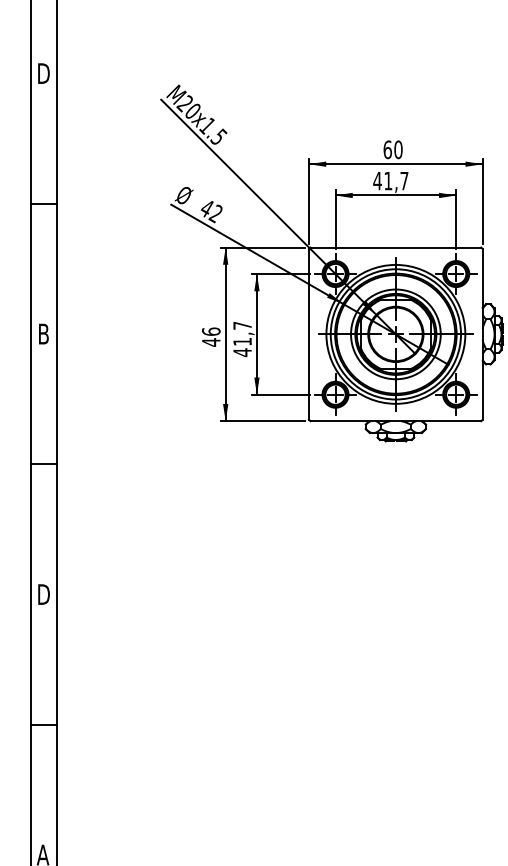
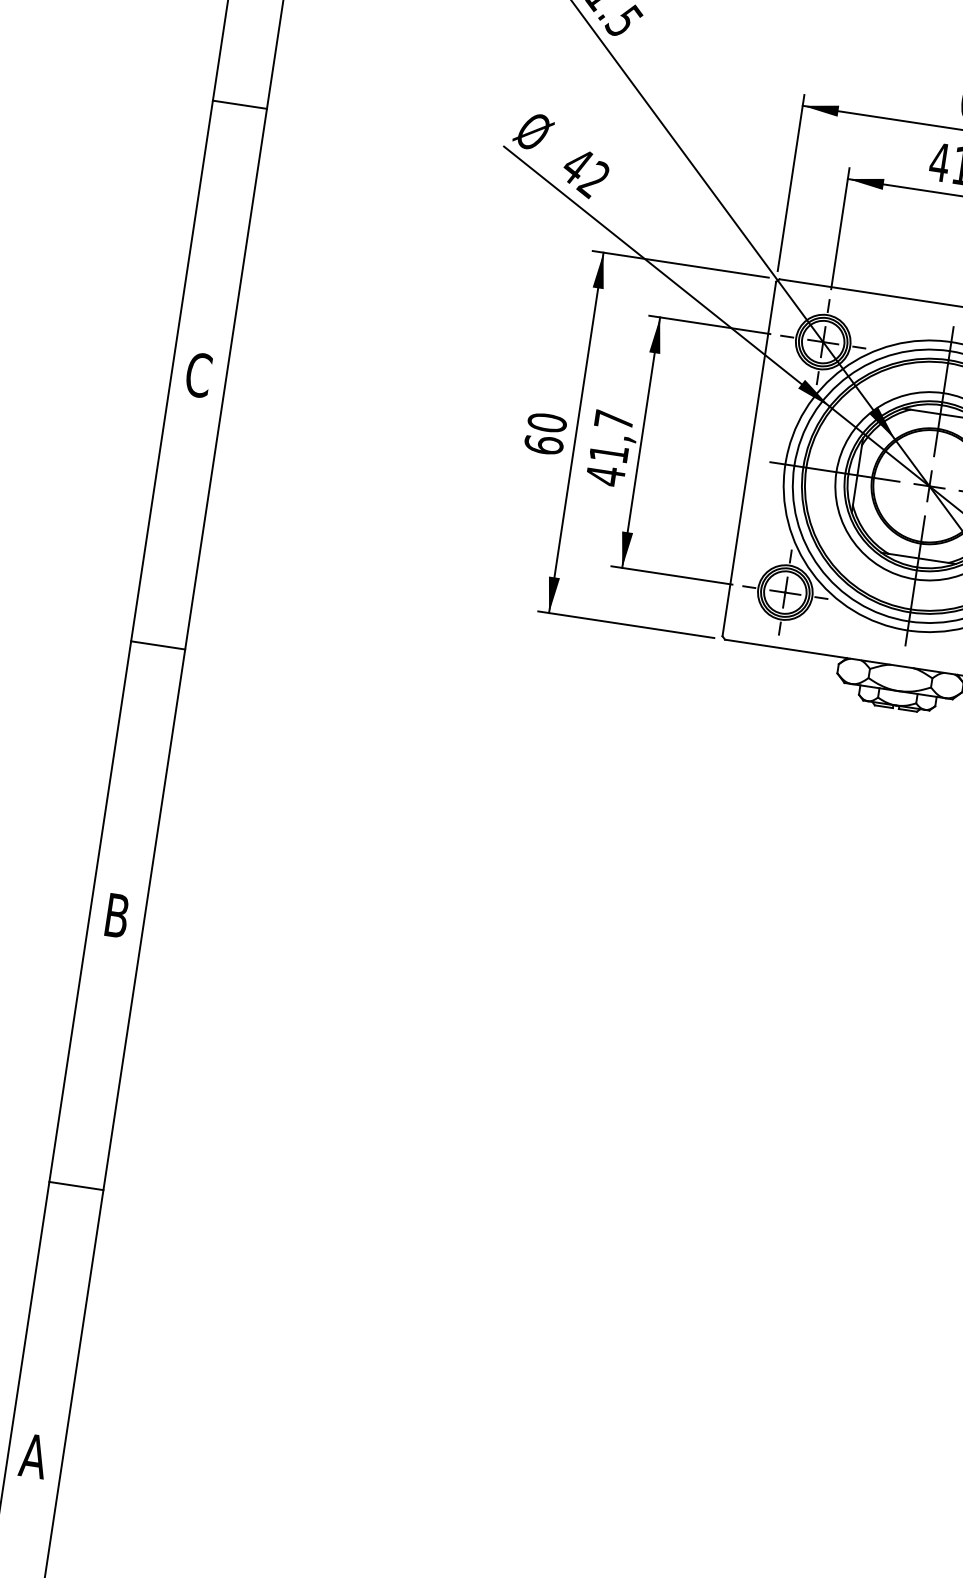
text: (43, 333) -> (198, 373), B -> C
text: (211, 336) -> (546, 432), 46 -> 60
text: (43, 594) -> (116, 915), D -> B

